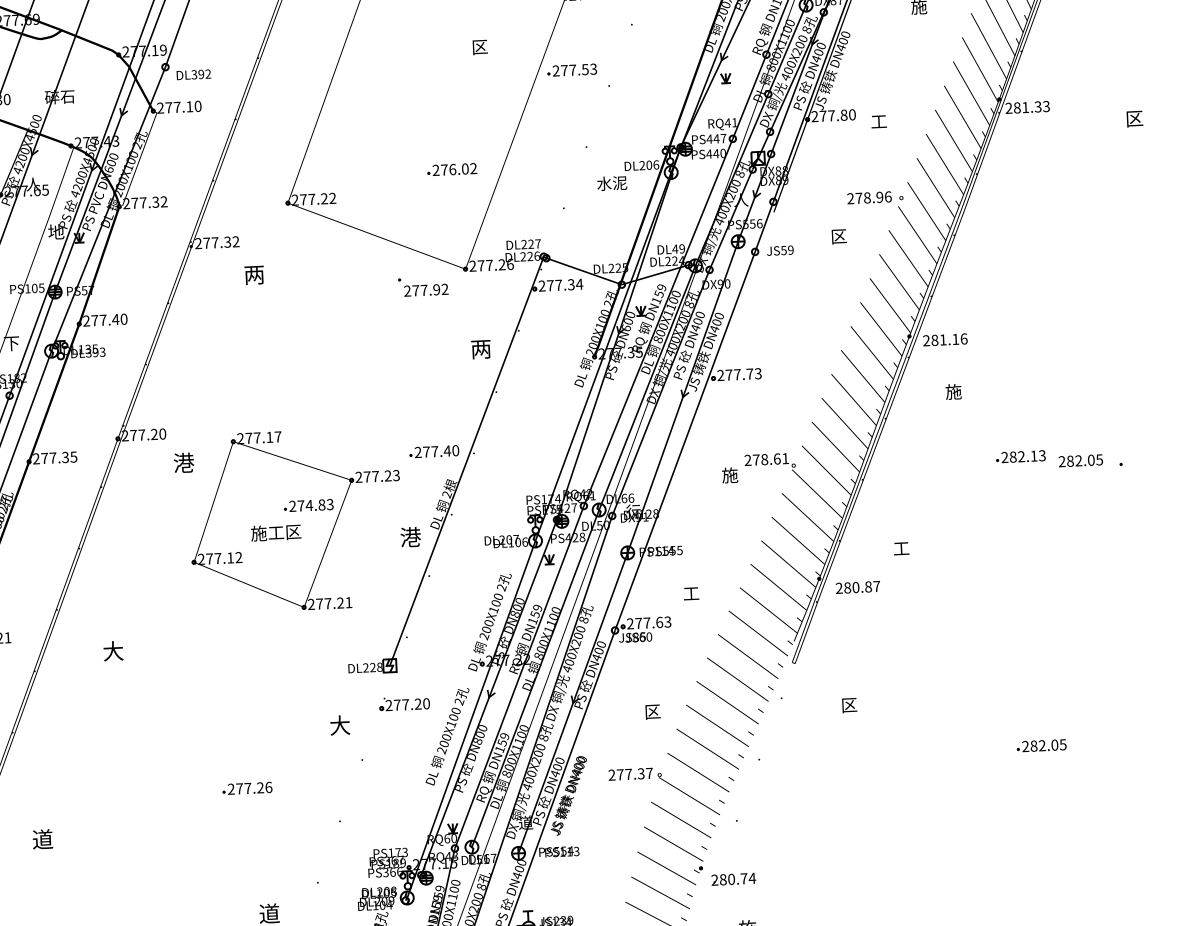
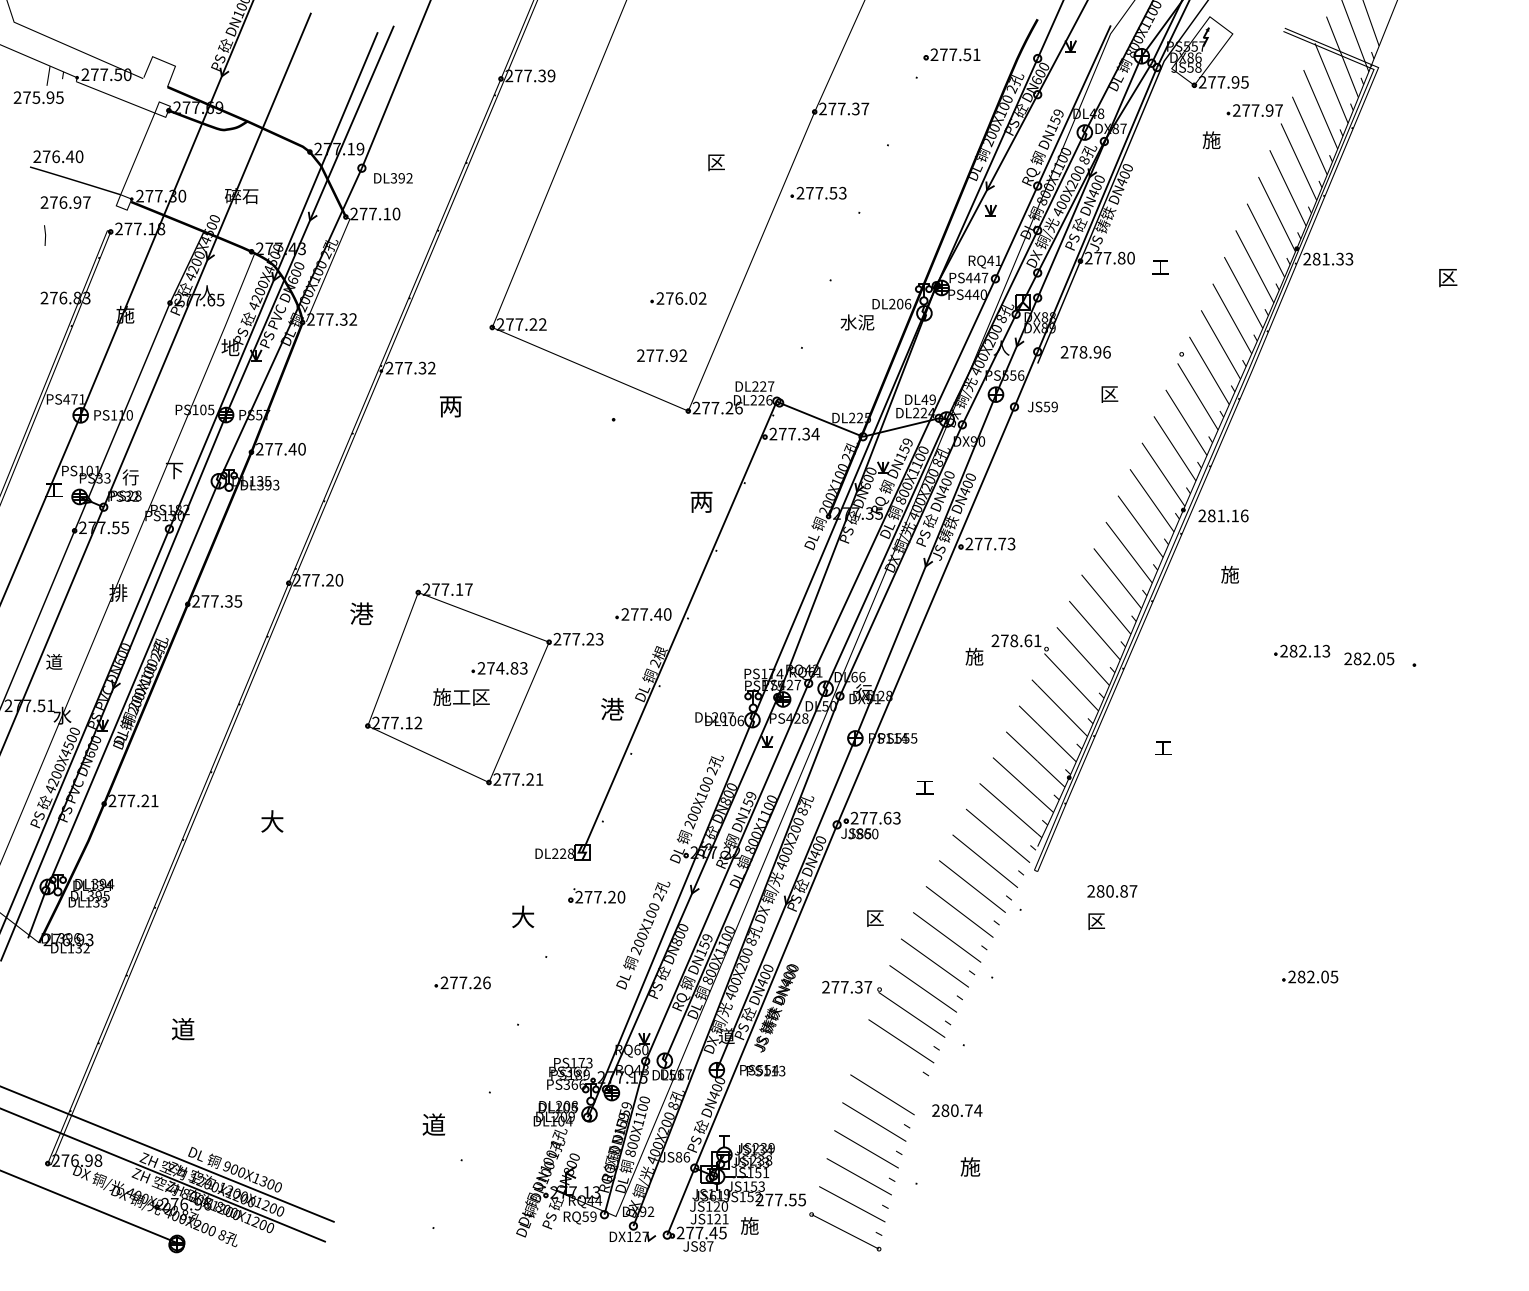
text: (869, 198) -> (1085, 352), moved
text: (426, 290) -> (662, 355), moved
text: (858, 587) -> (1112, 891), moved
text: (247, 788) -> (462, 982), moved
part: (673, 849) -> (891, 1074), removed

